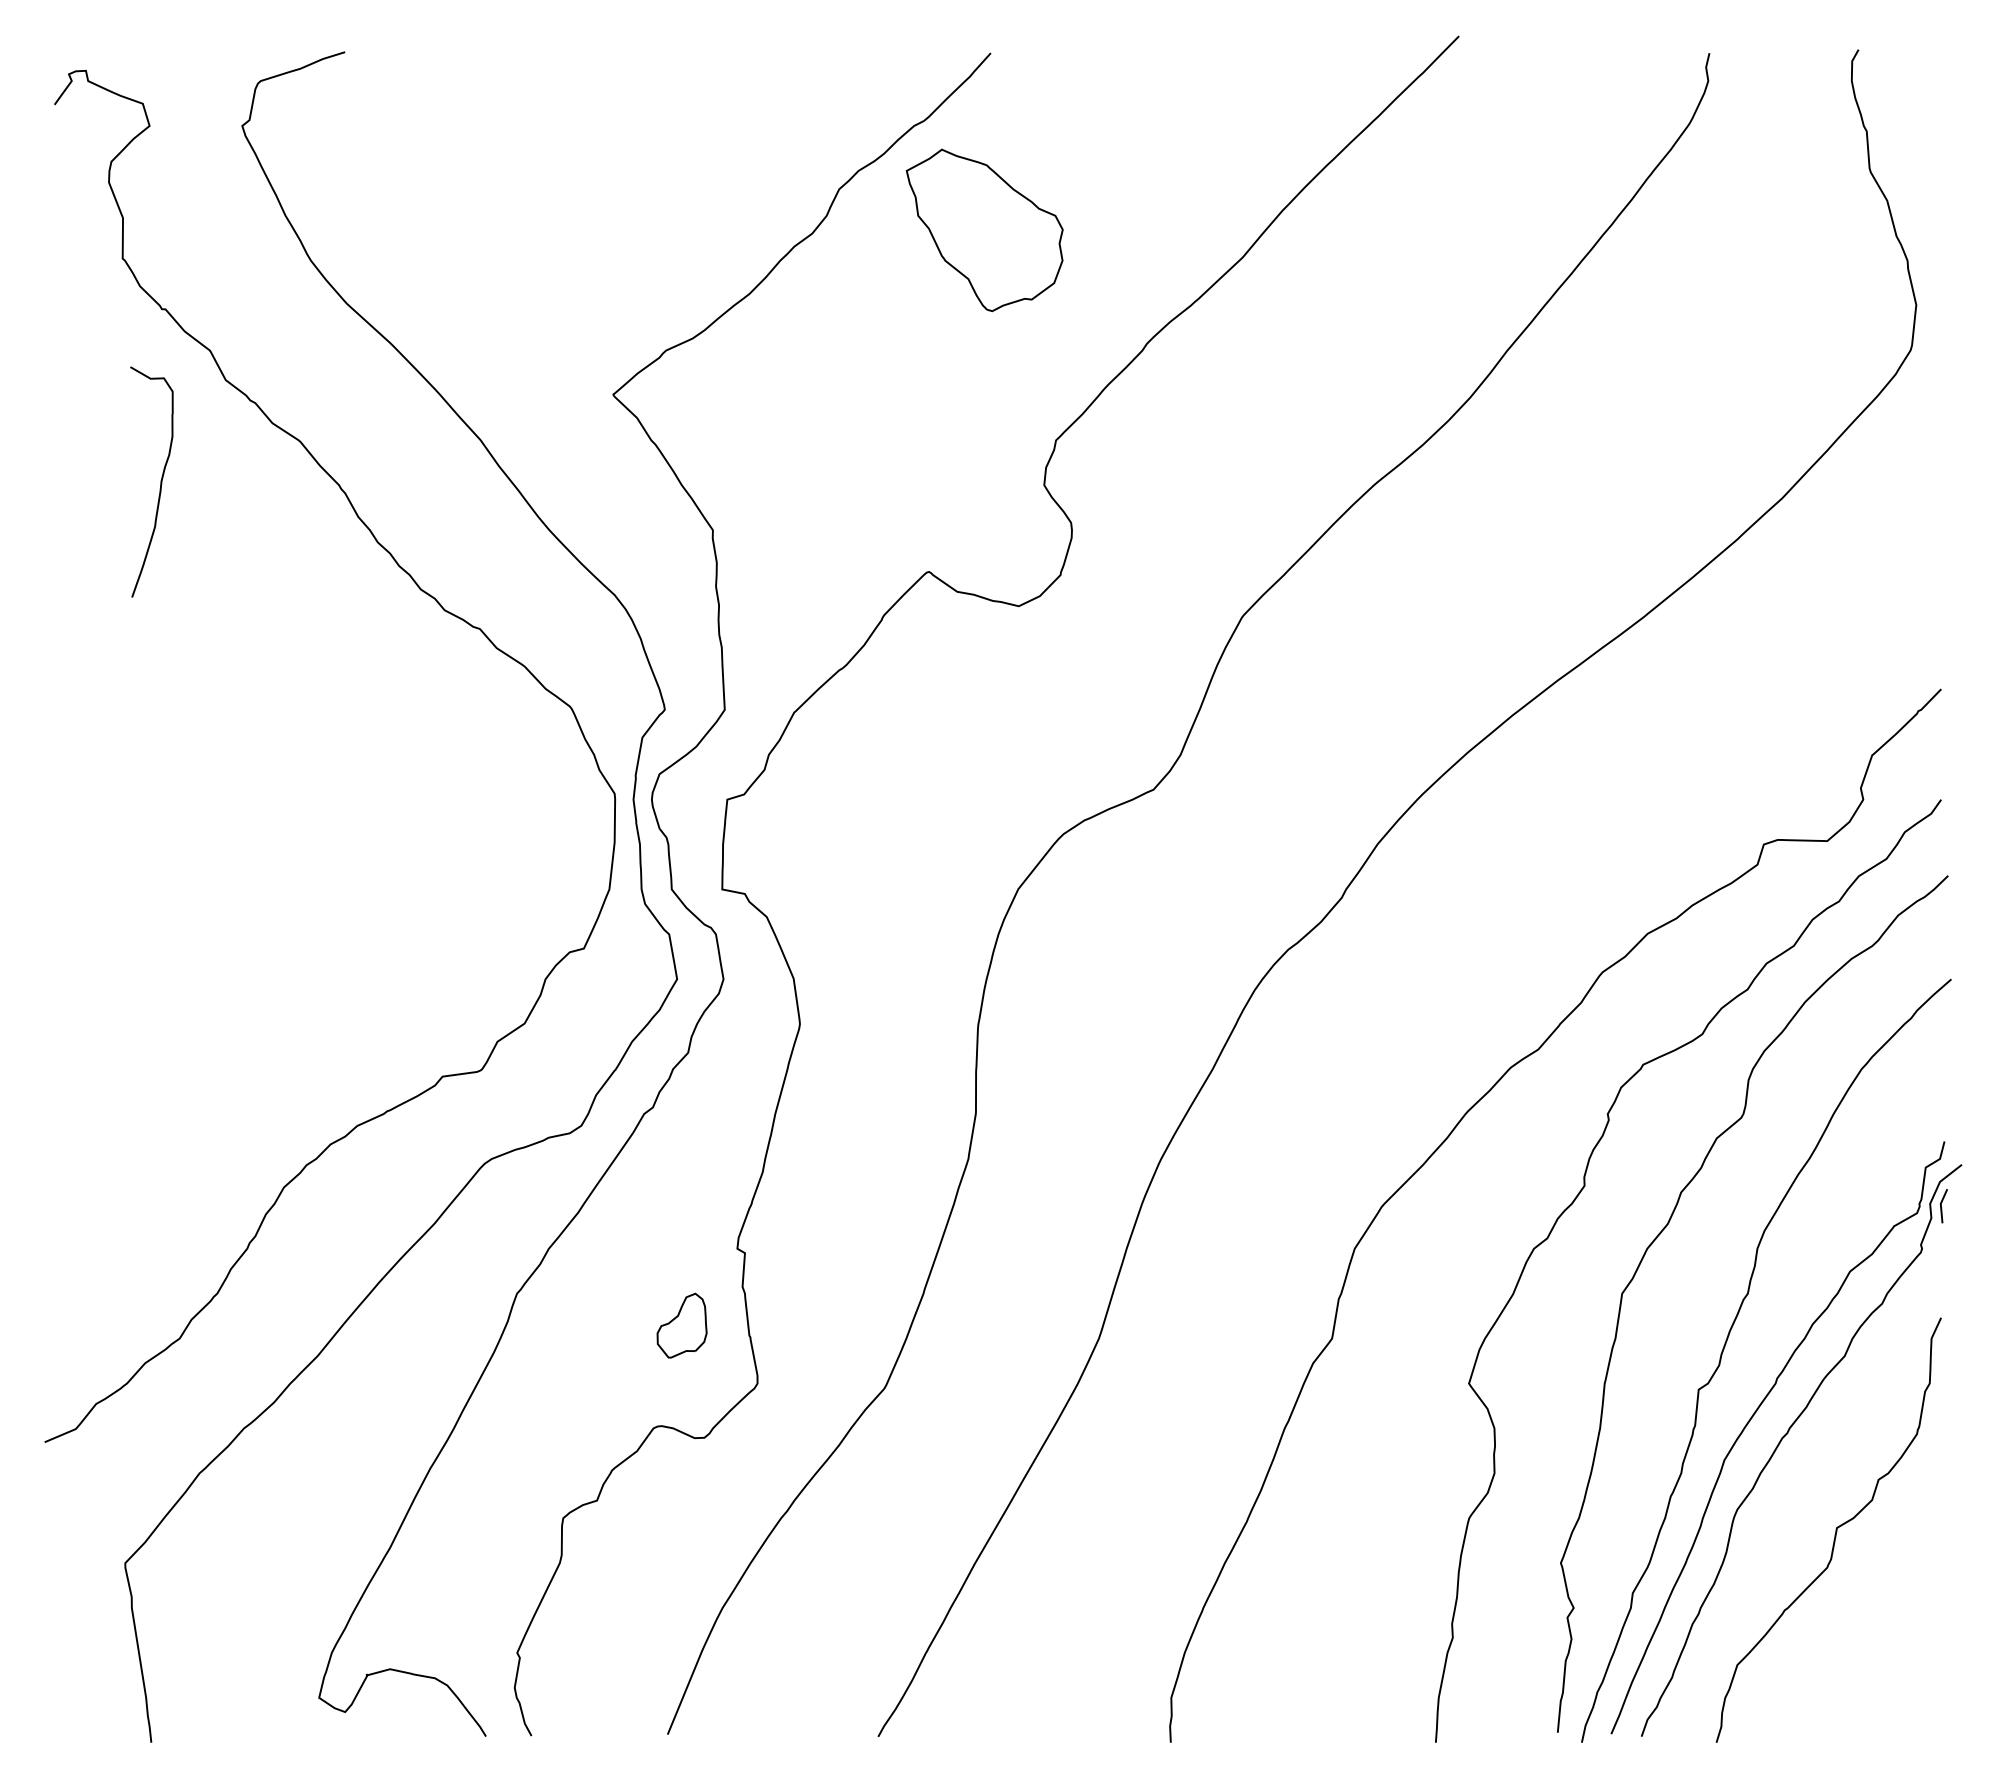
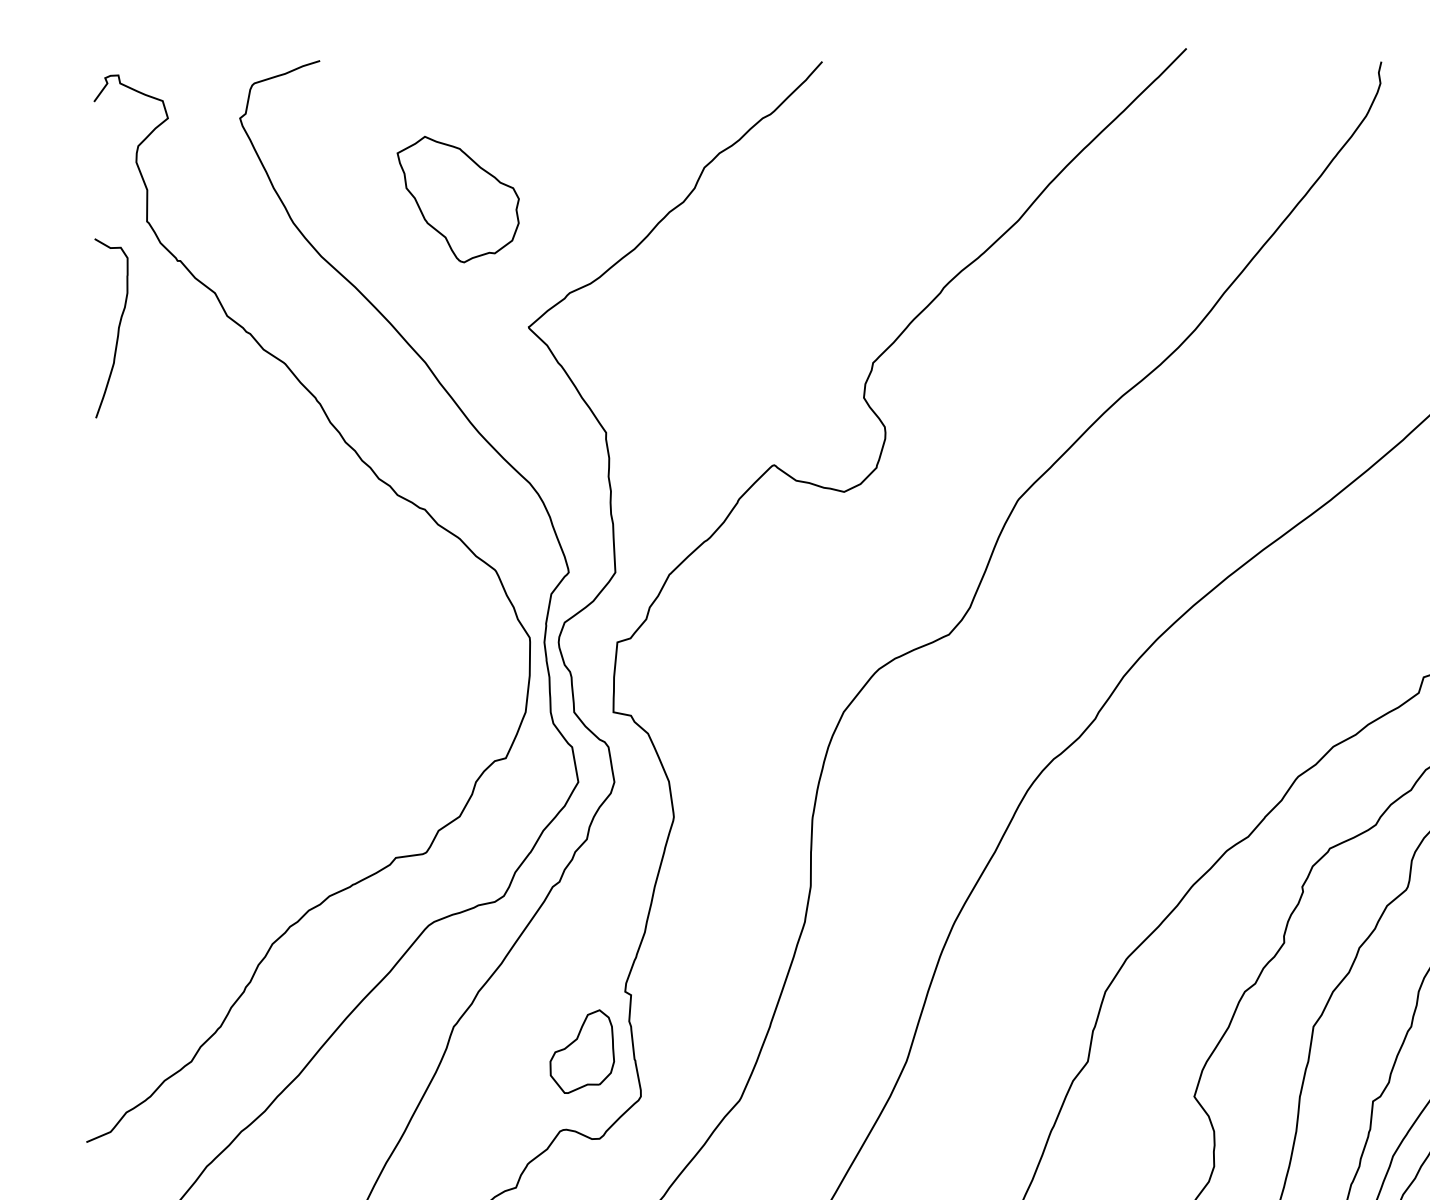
part: (984, 230) -> (458, 199), moved
curve: (160, 481) -> (118, 328), moved
part: (681, 1325) -> (581, 1051), size x1.67

